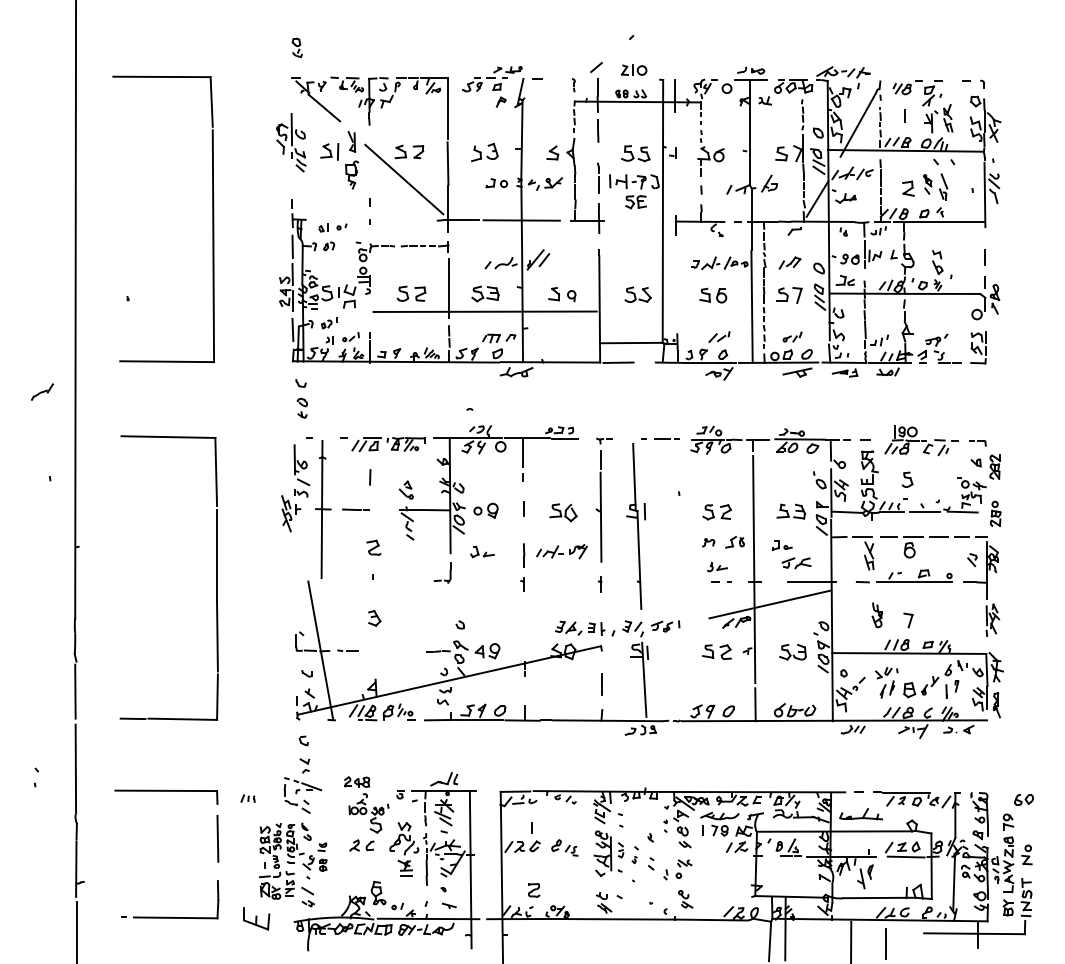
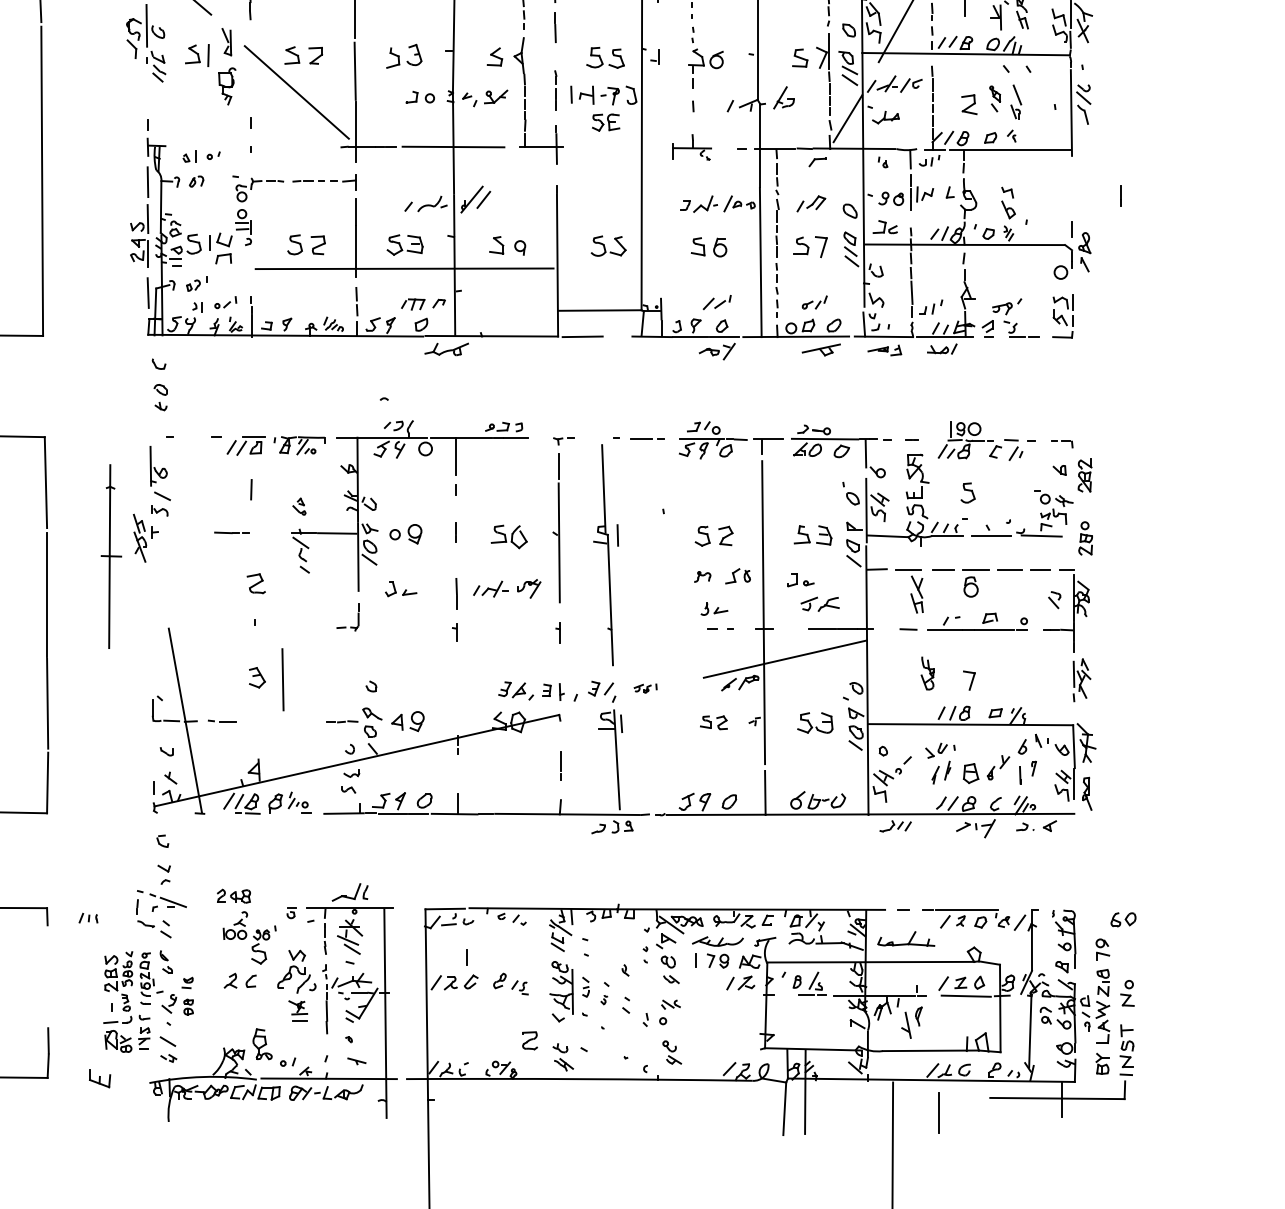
part: (700, 220) -> (691, 147), size x0.6
line: (984, 257) -> (1120, 196), moved
part: (405, 489) -> (298, 505), size x0.7
part: (323, 509) -> (111, 556), moved
part: (665, 626) -> (645, 688), size x0.6
part: (716, 651) -> (713, 721), size x0.7
line: (217, 838) -> (282, 679), moved
part: (534, 890) -> (530, 1040), moved
part: (256, 918) -> (99, 1078), size x0.6

